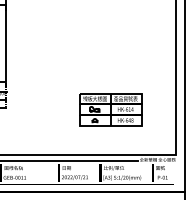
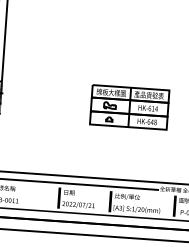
part: (110, 109) -> (129, 107), moved

